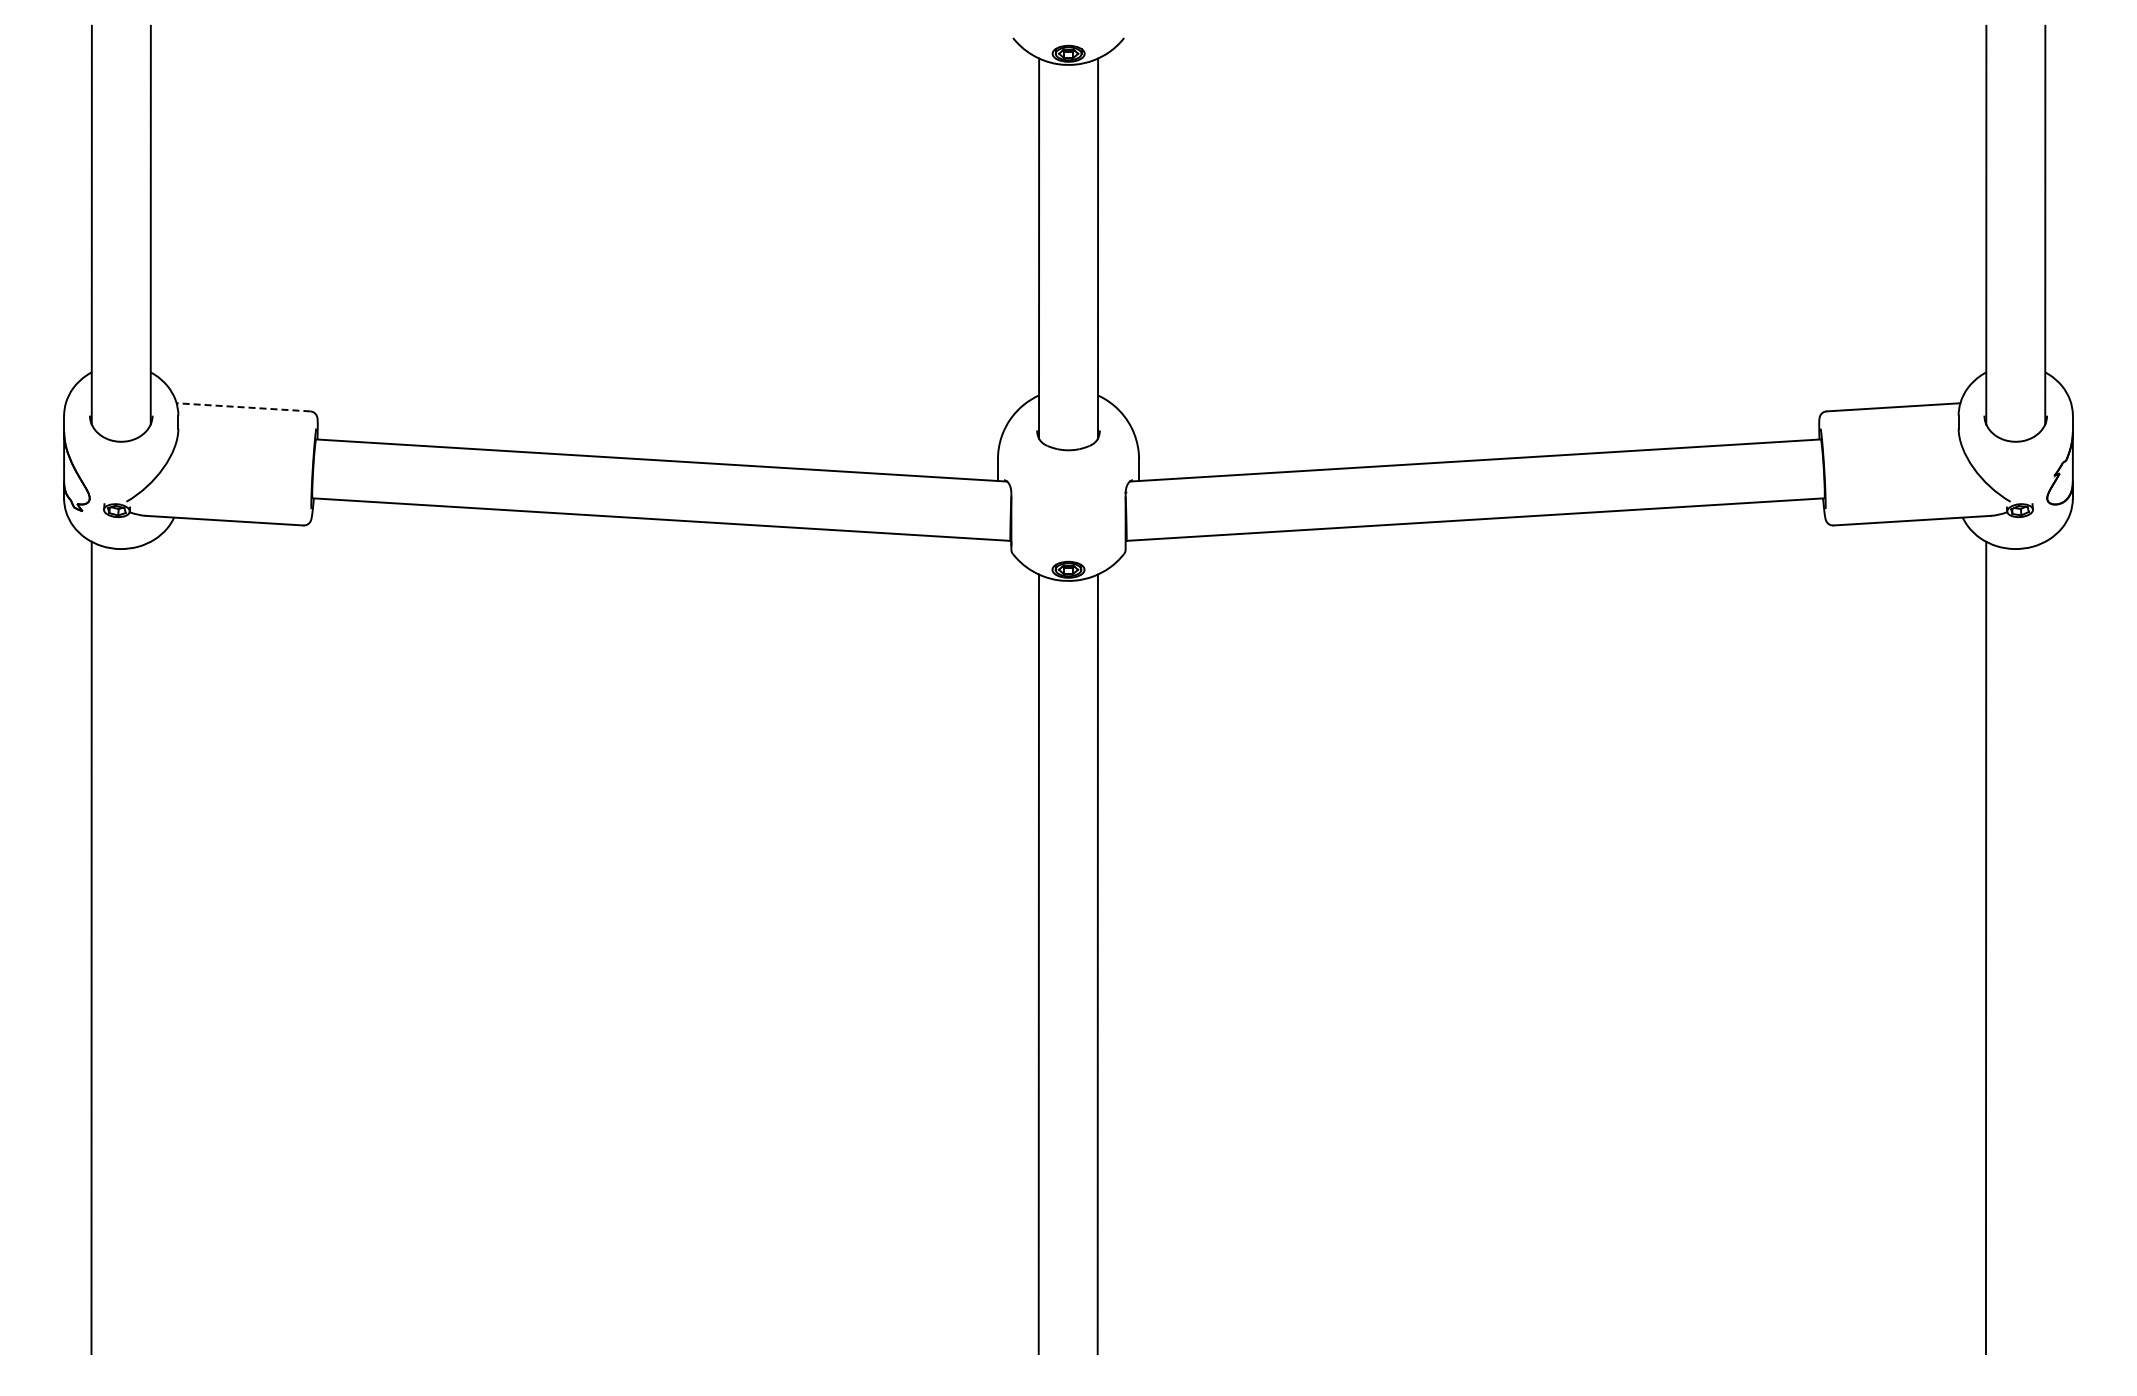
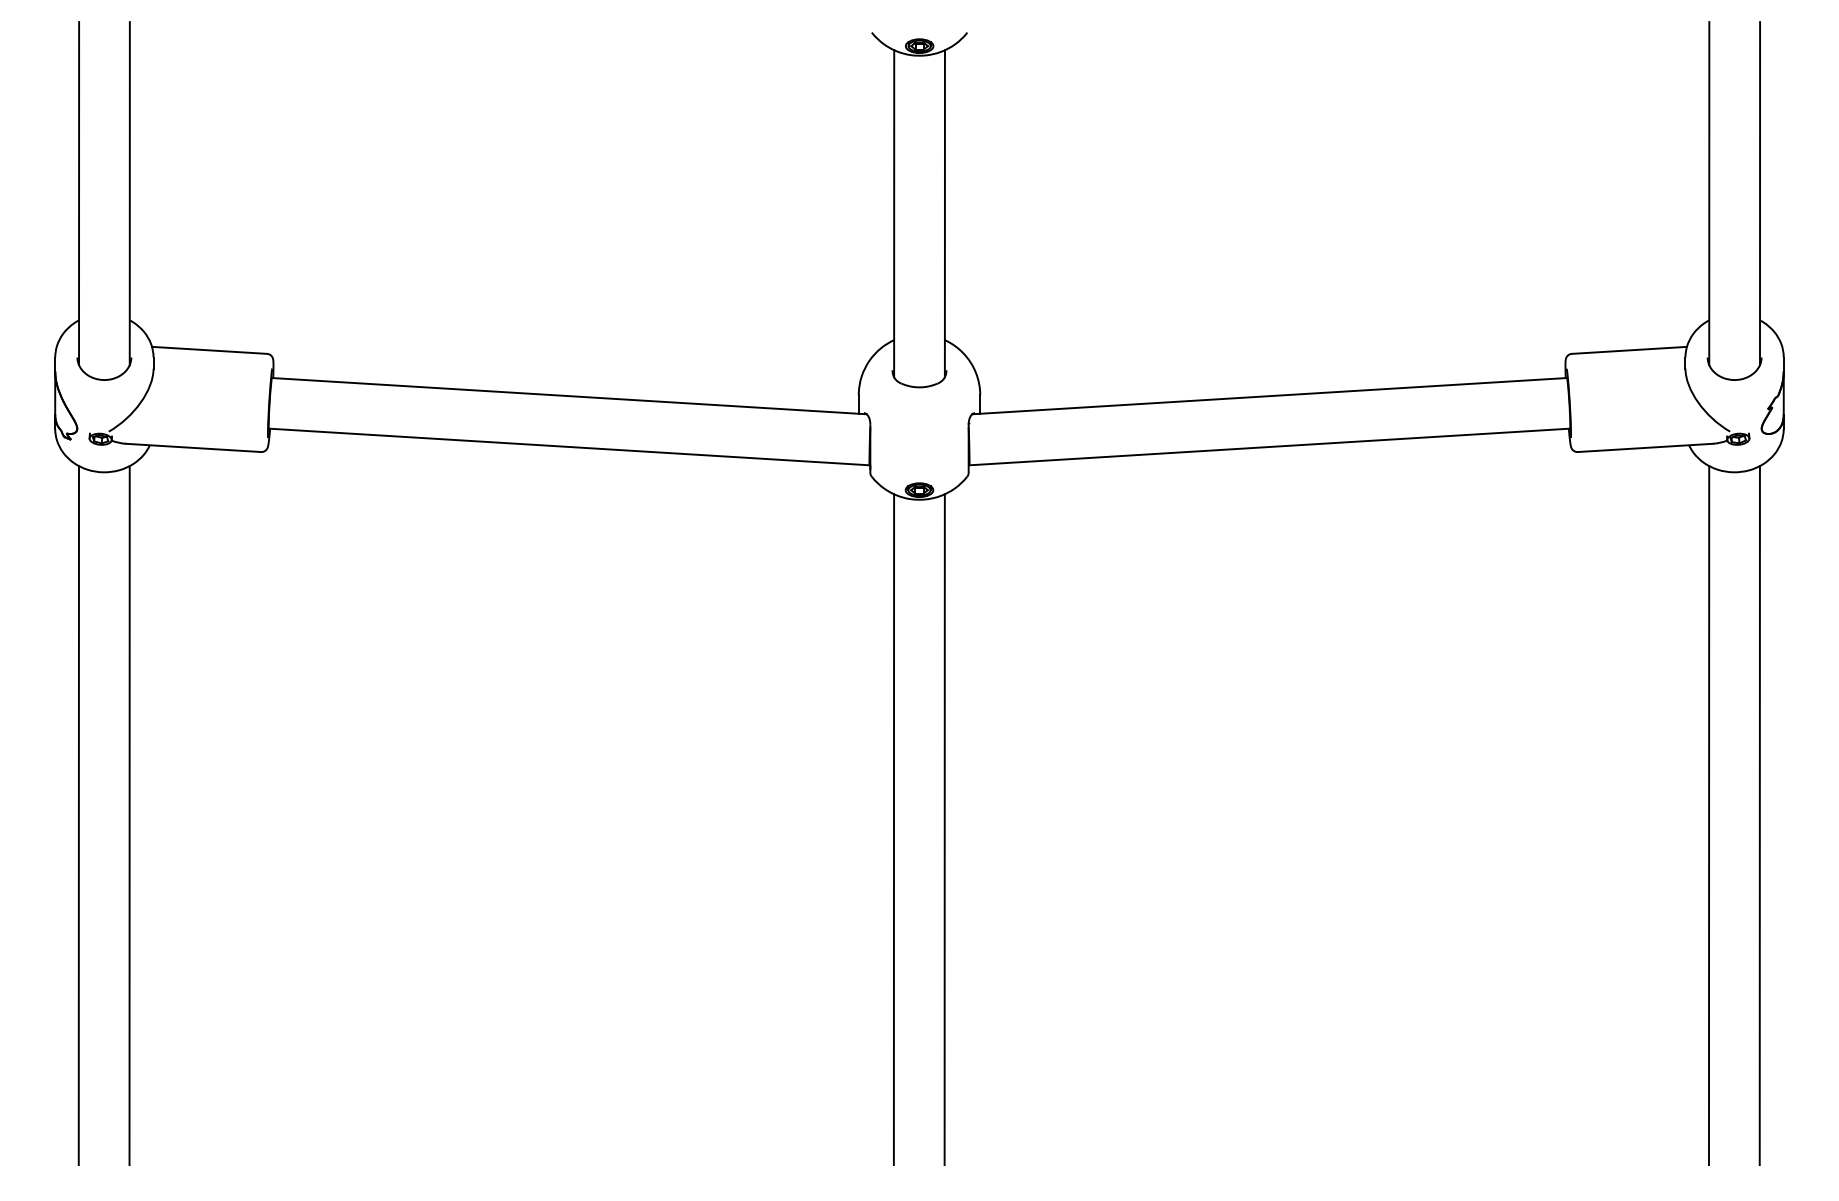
line: (243, 407) -> (209, 350), dashed -> solid
line: (150, 947) -> (129, 815), added
line: (2044, 947) -> (1759, 815), added

